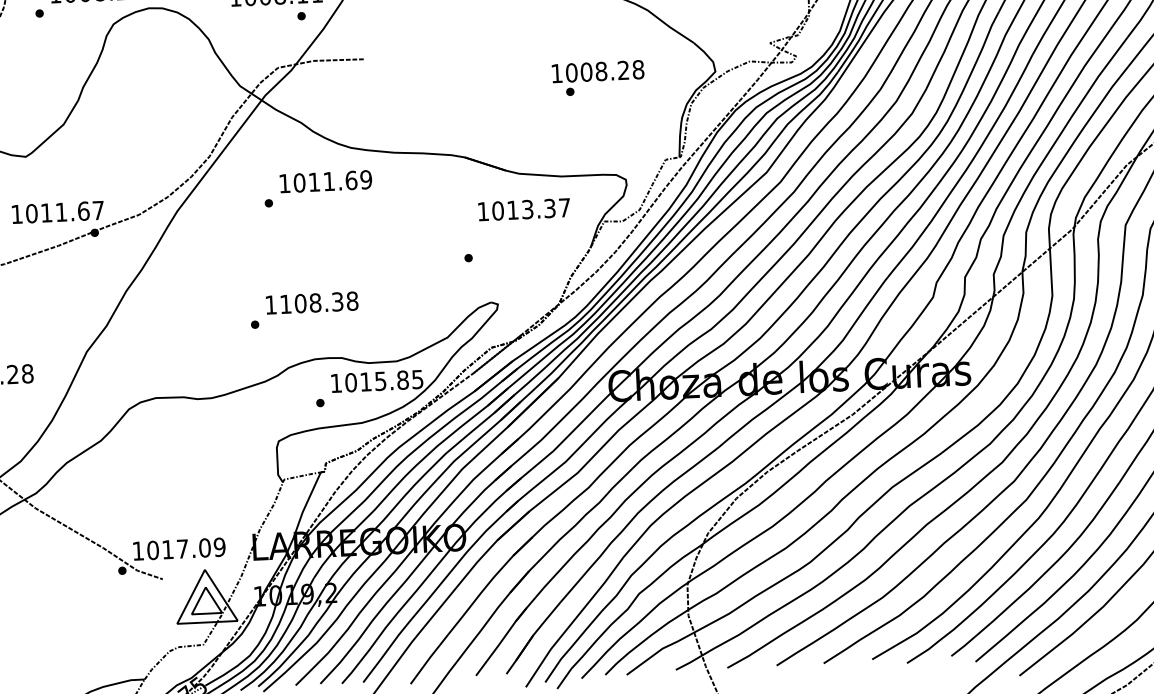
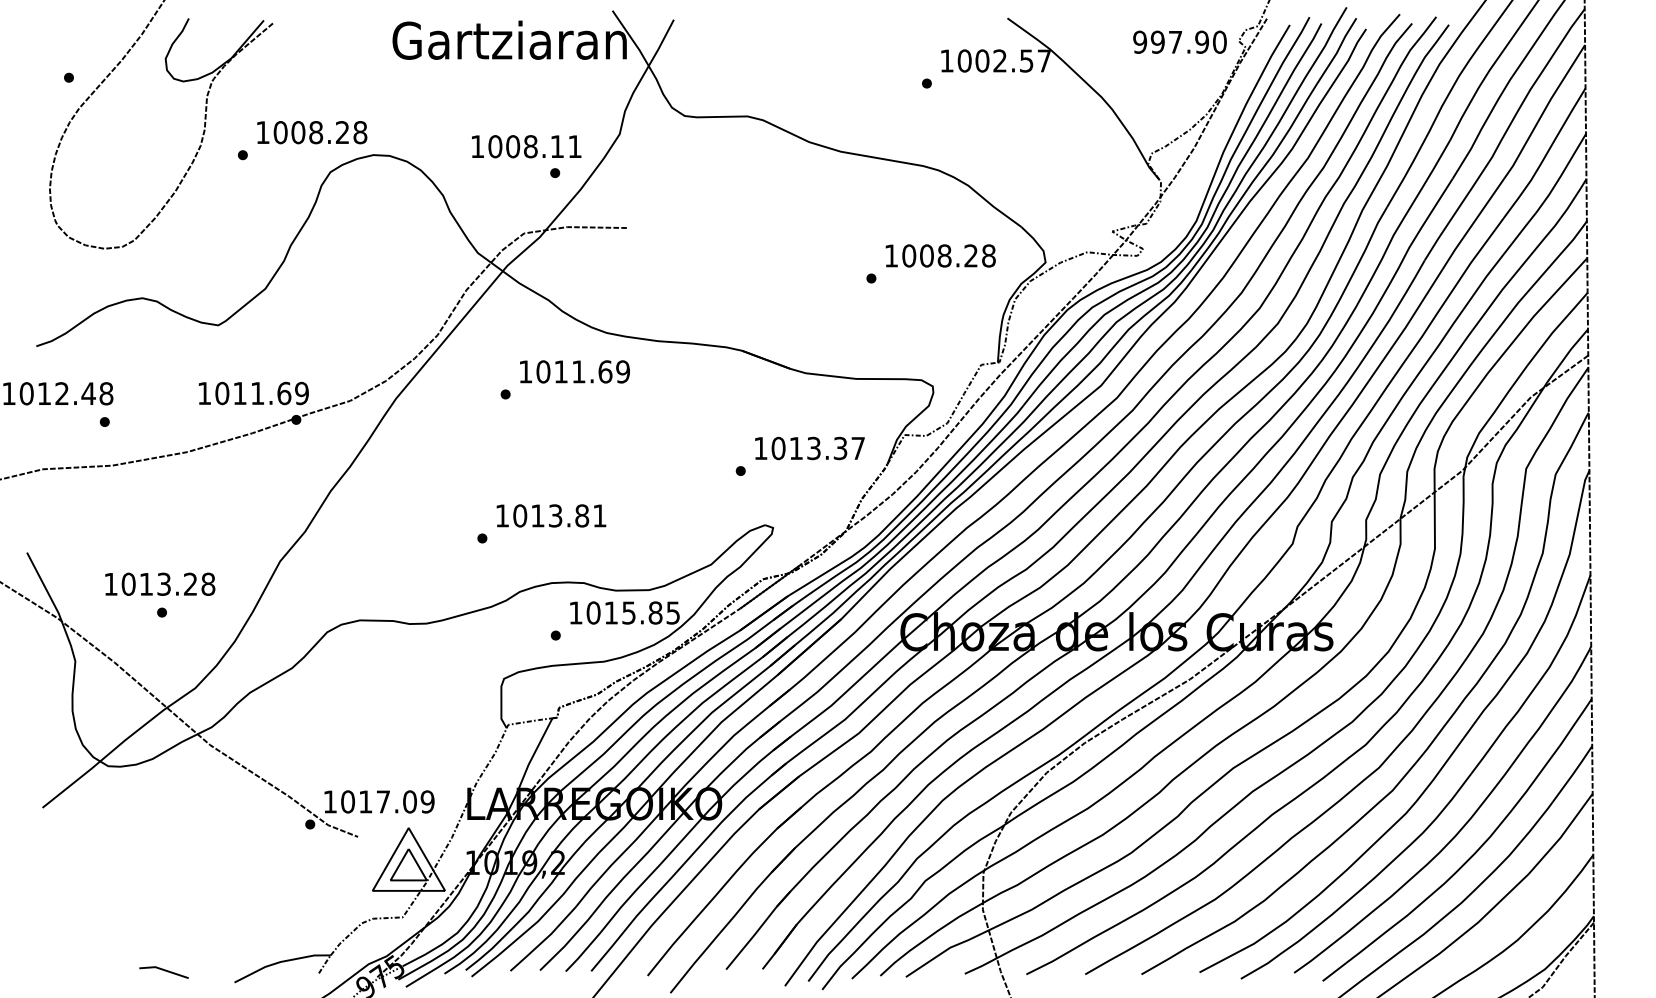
text: (597, 71) -> (940, 255), moved
text: (523, 209) -> (809, 448), moved
text: (98, 210) -> (301, 393), 1011.67 -> 1011.69
text: (318, 302) -> (559, 515), 1108.38 -> 1013.81

